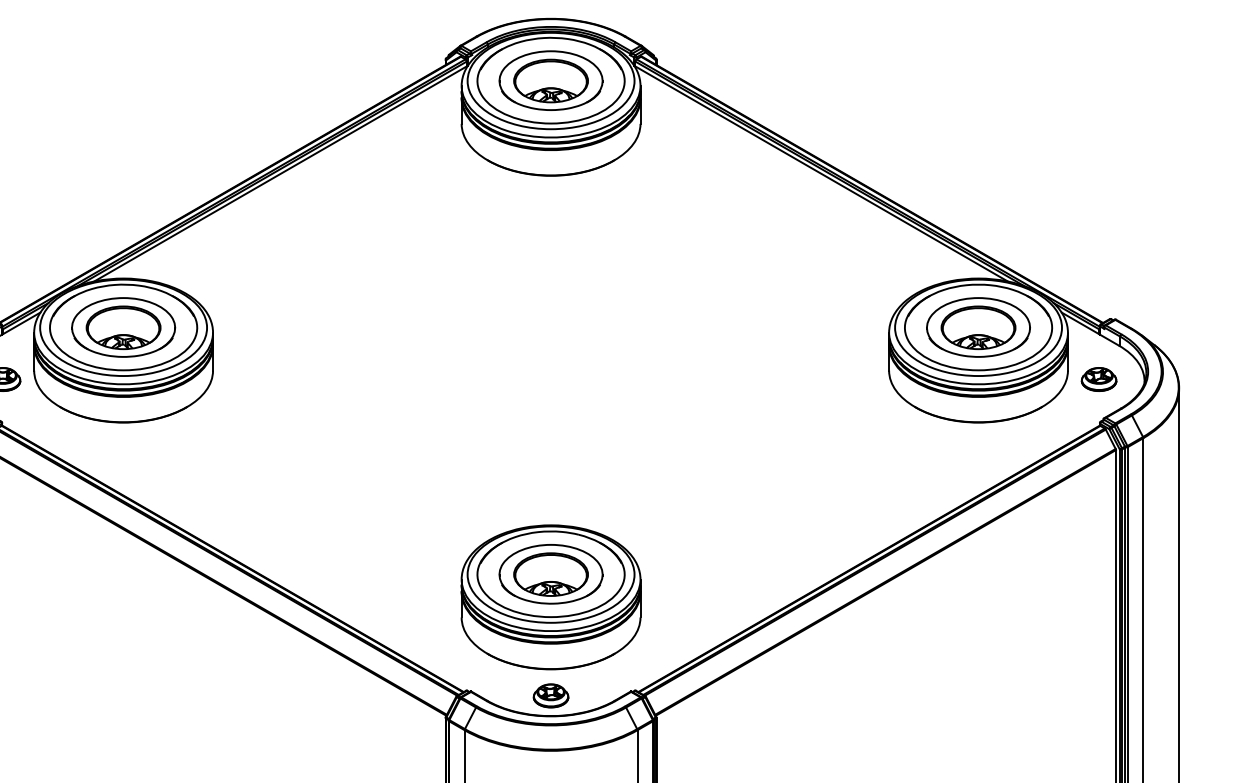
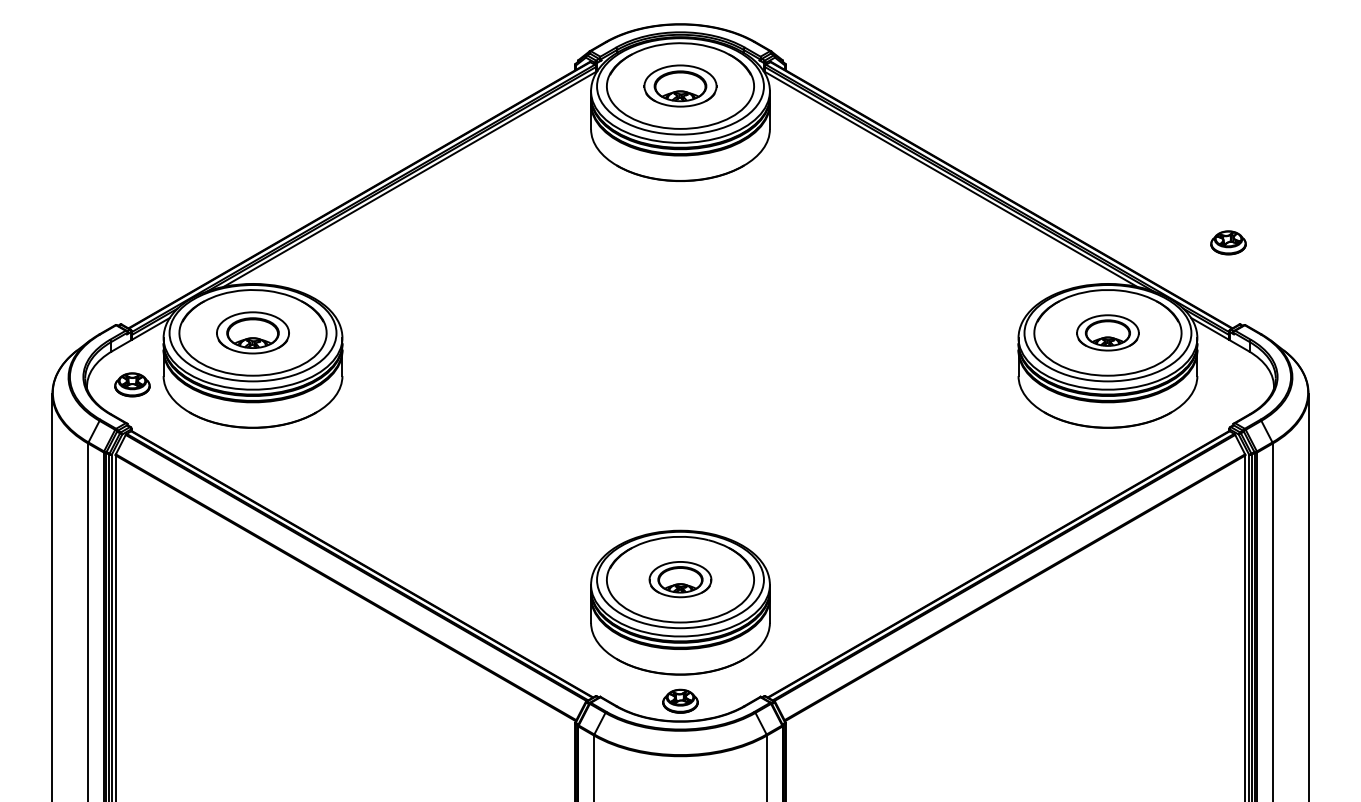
part: (551, 80) -> (680, 85), size x0.7
part: (123, 327) -> (252, 332), size x0.7
part: (978, 327) -> (1107, 332), size x0.6
part: (1099, 379) -> (1228, 242), moved
part: (551, 574) -> (680, 579), size x0.6

